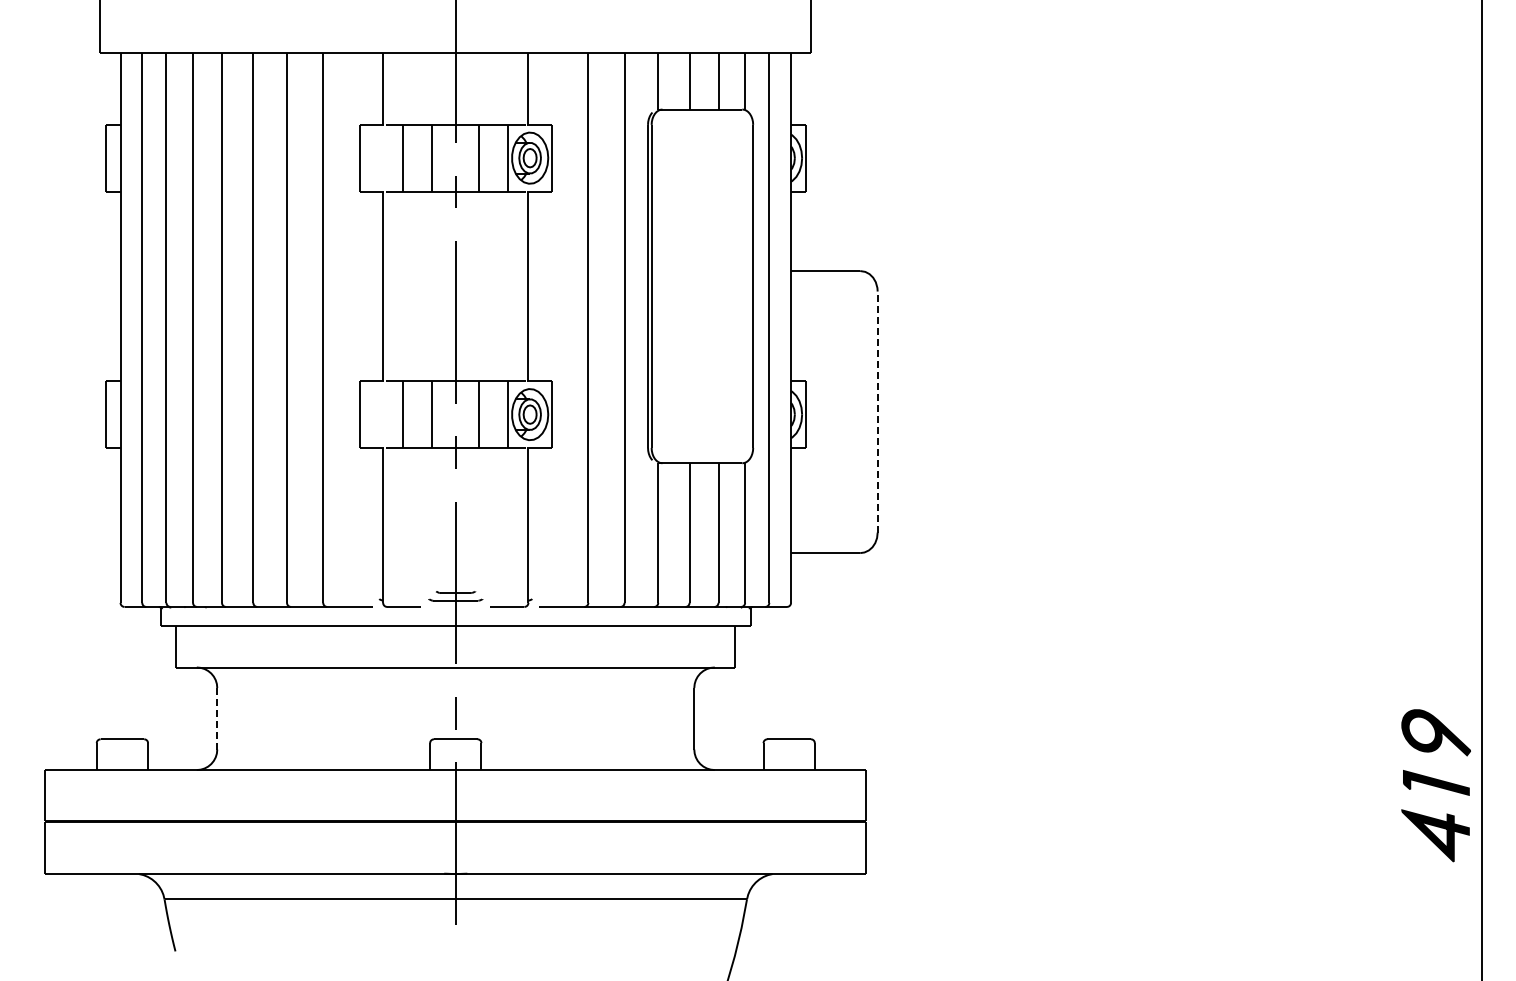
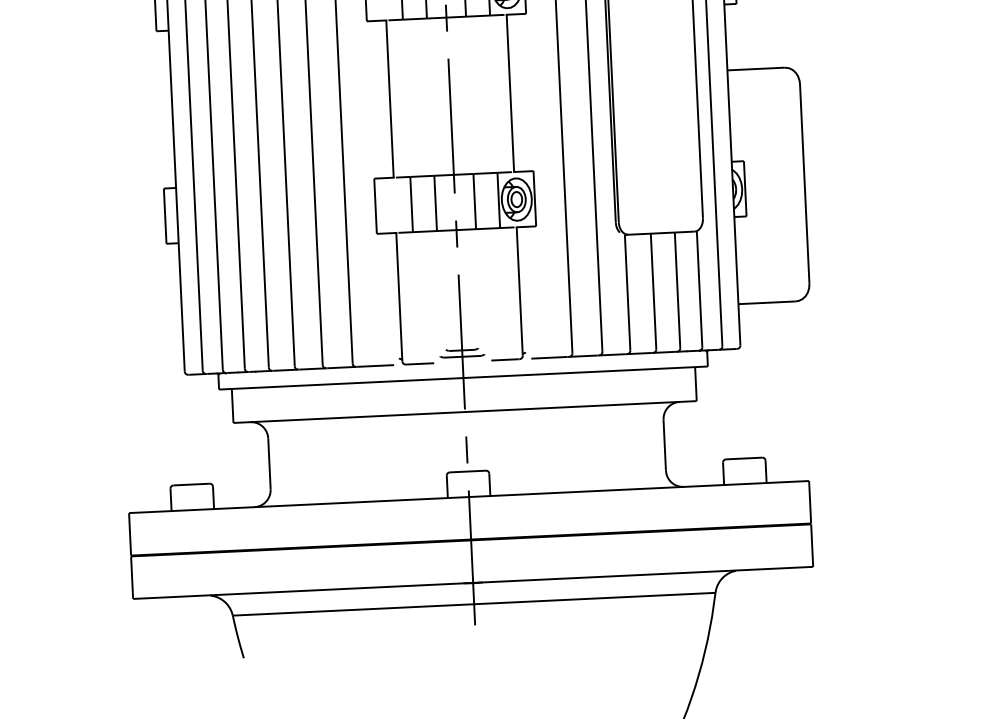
line: (877, 412) -> (804, 184), dashed -> solid
line: (217, 718) -> (269, 463), dashed -> solid

